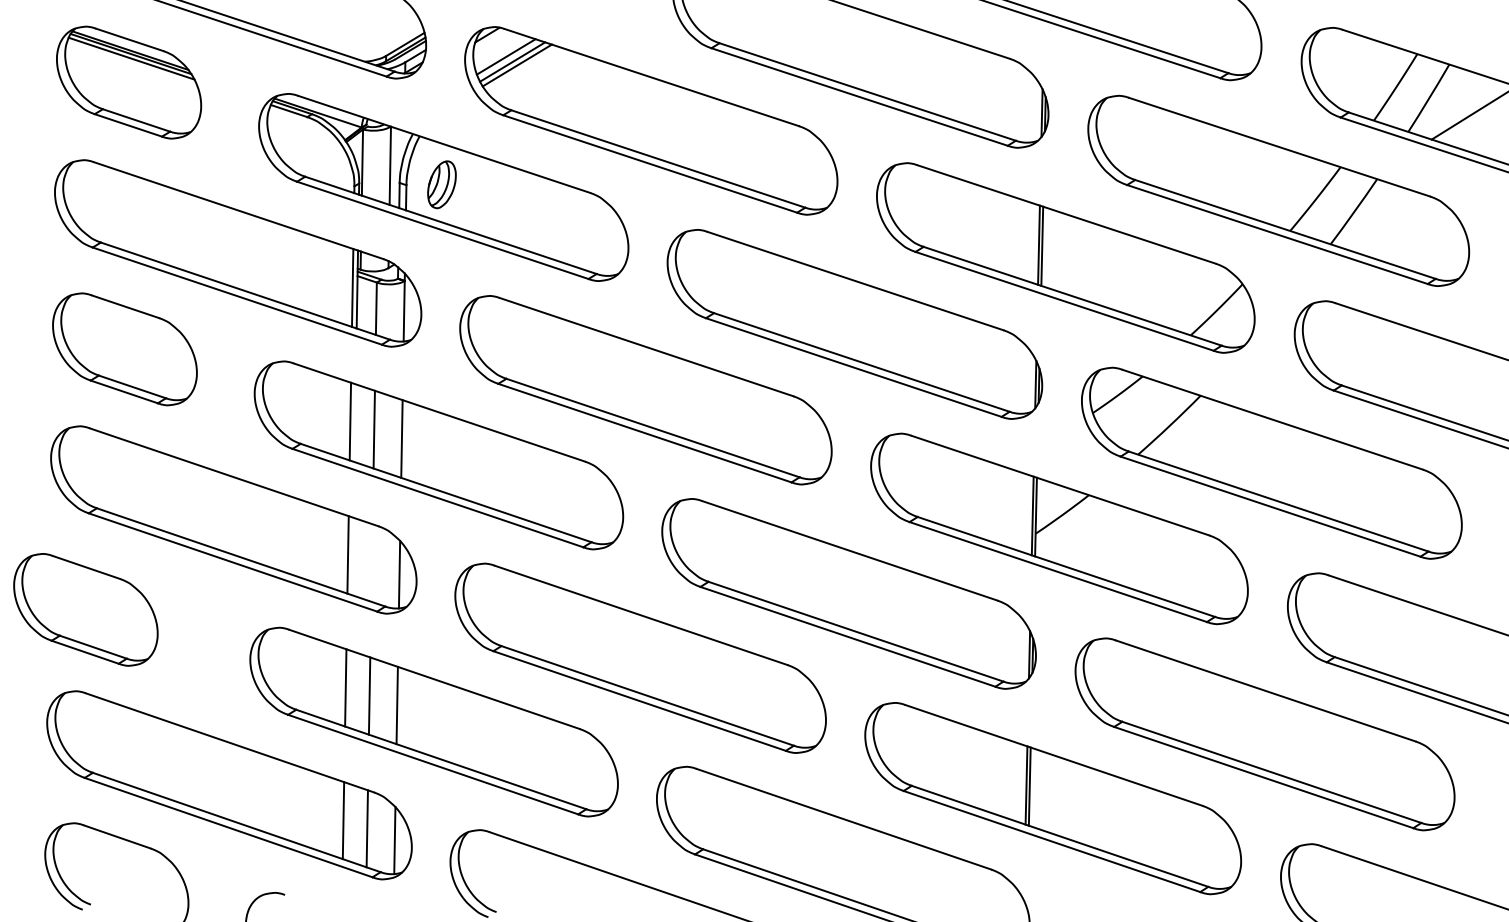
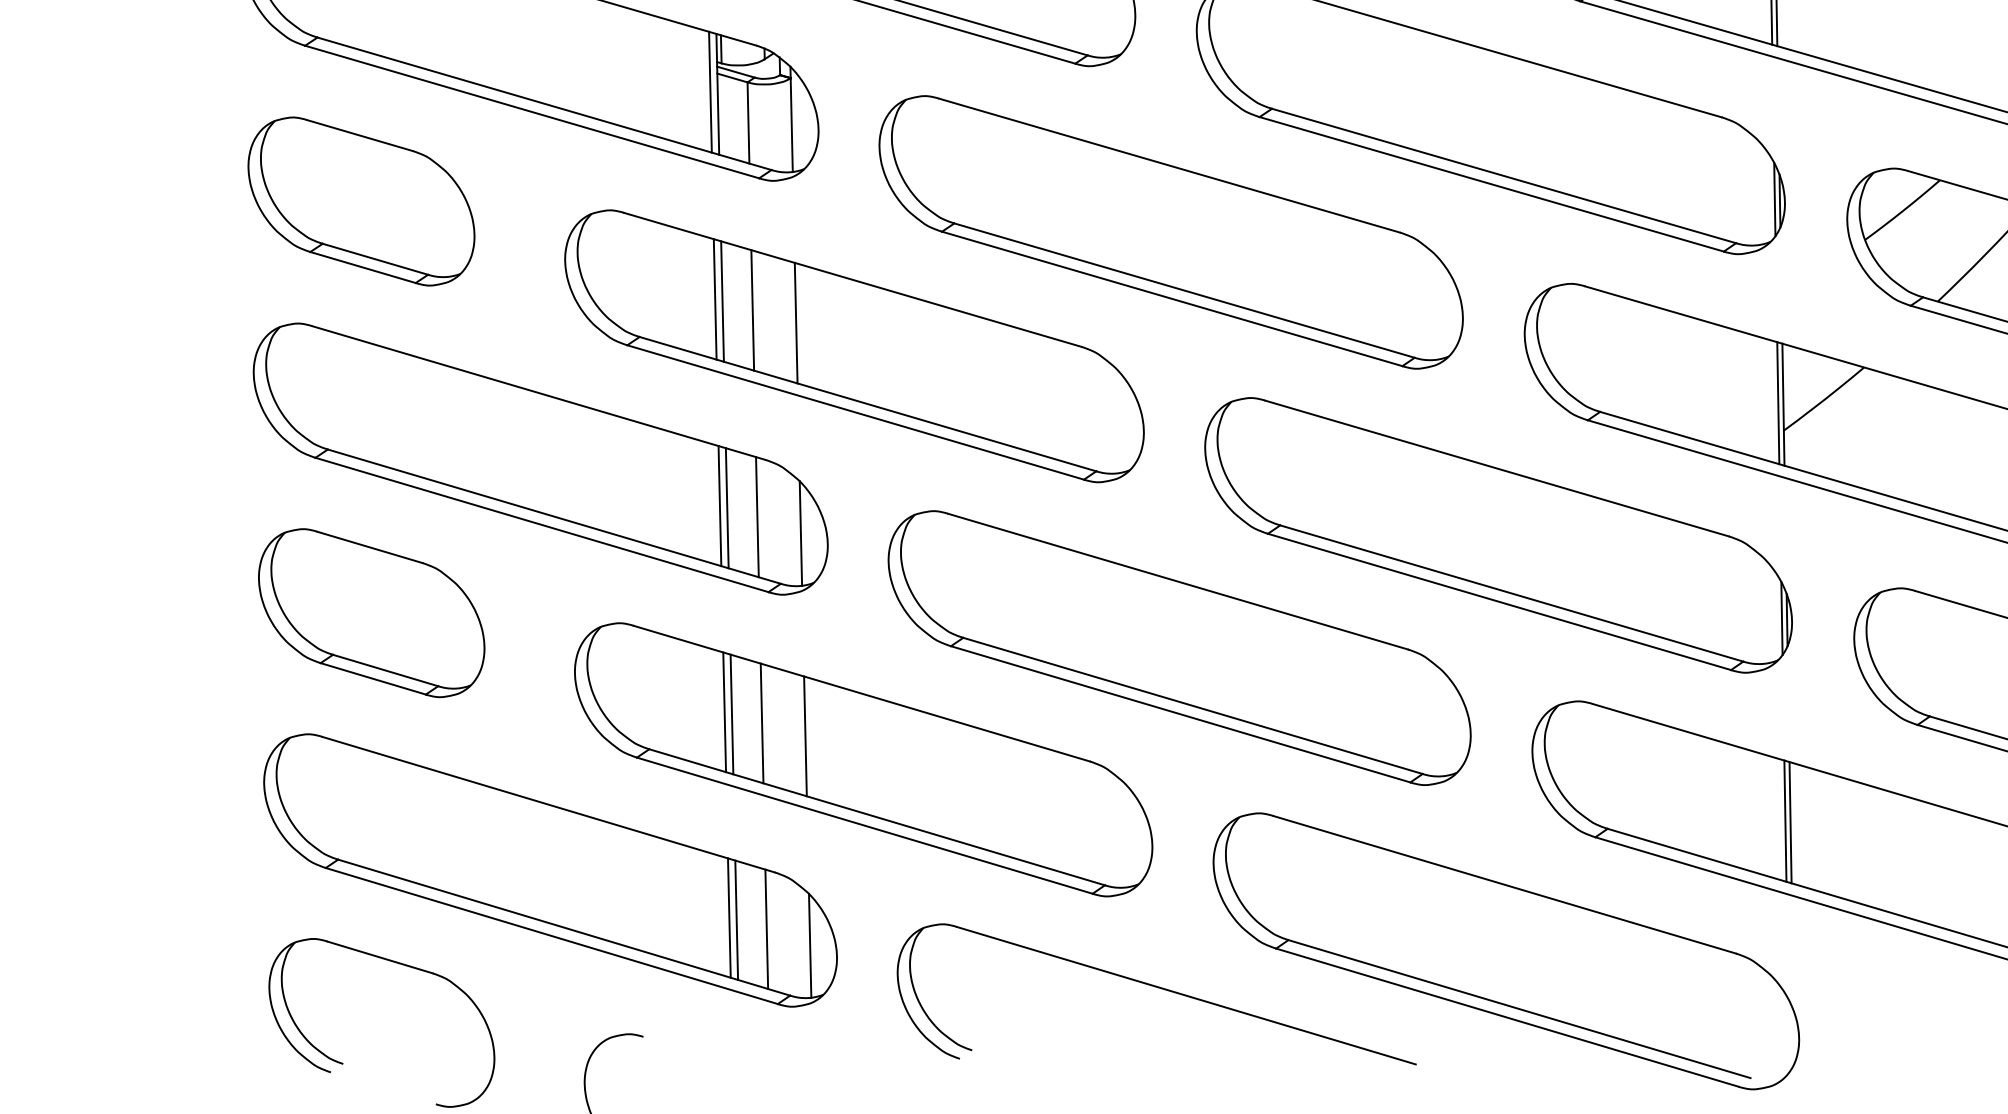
line: (354, 423) -> (721, 302), added
line: (352, 556) -> (726, 508), added
line: (371, 562) -> (756, 516), added
part: (85, 609) -> (371, 612), moved
line: (350, 689) -> (732, 714), added
line: (347, 821) -> (735, 919), added

